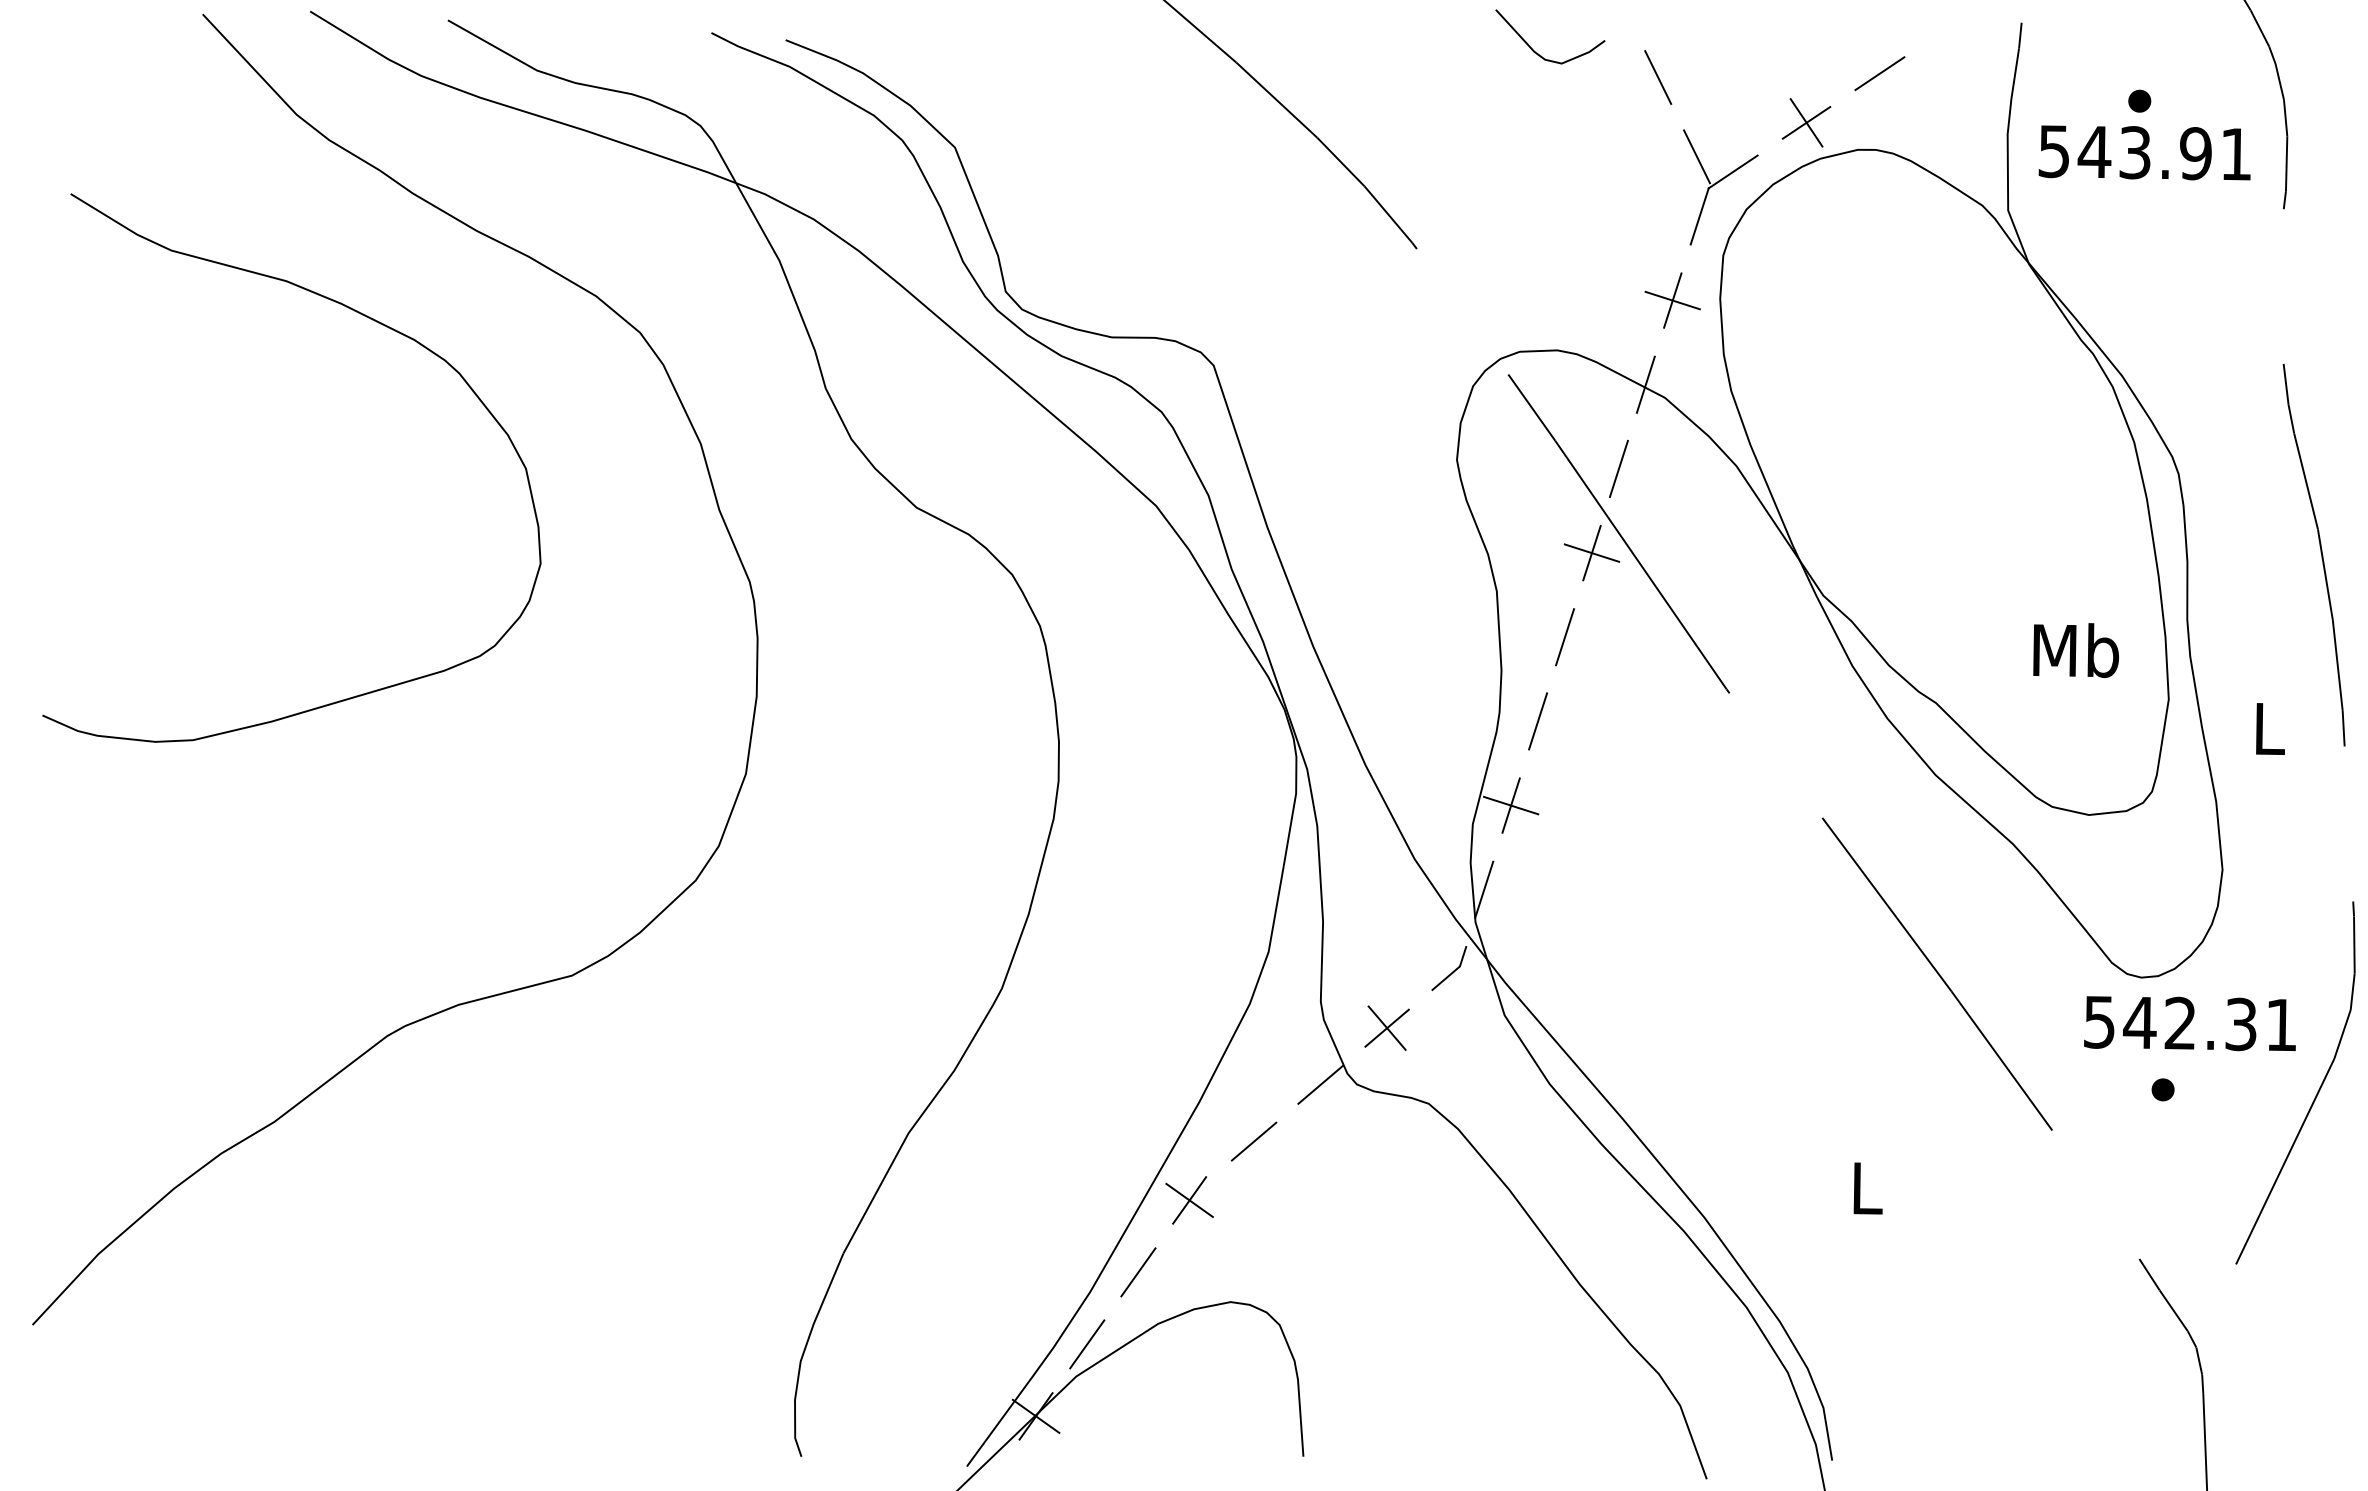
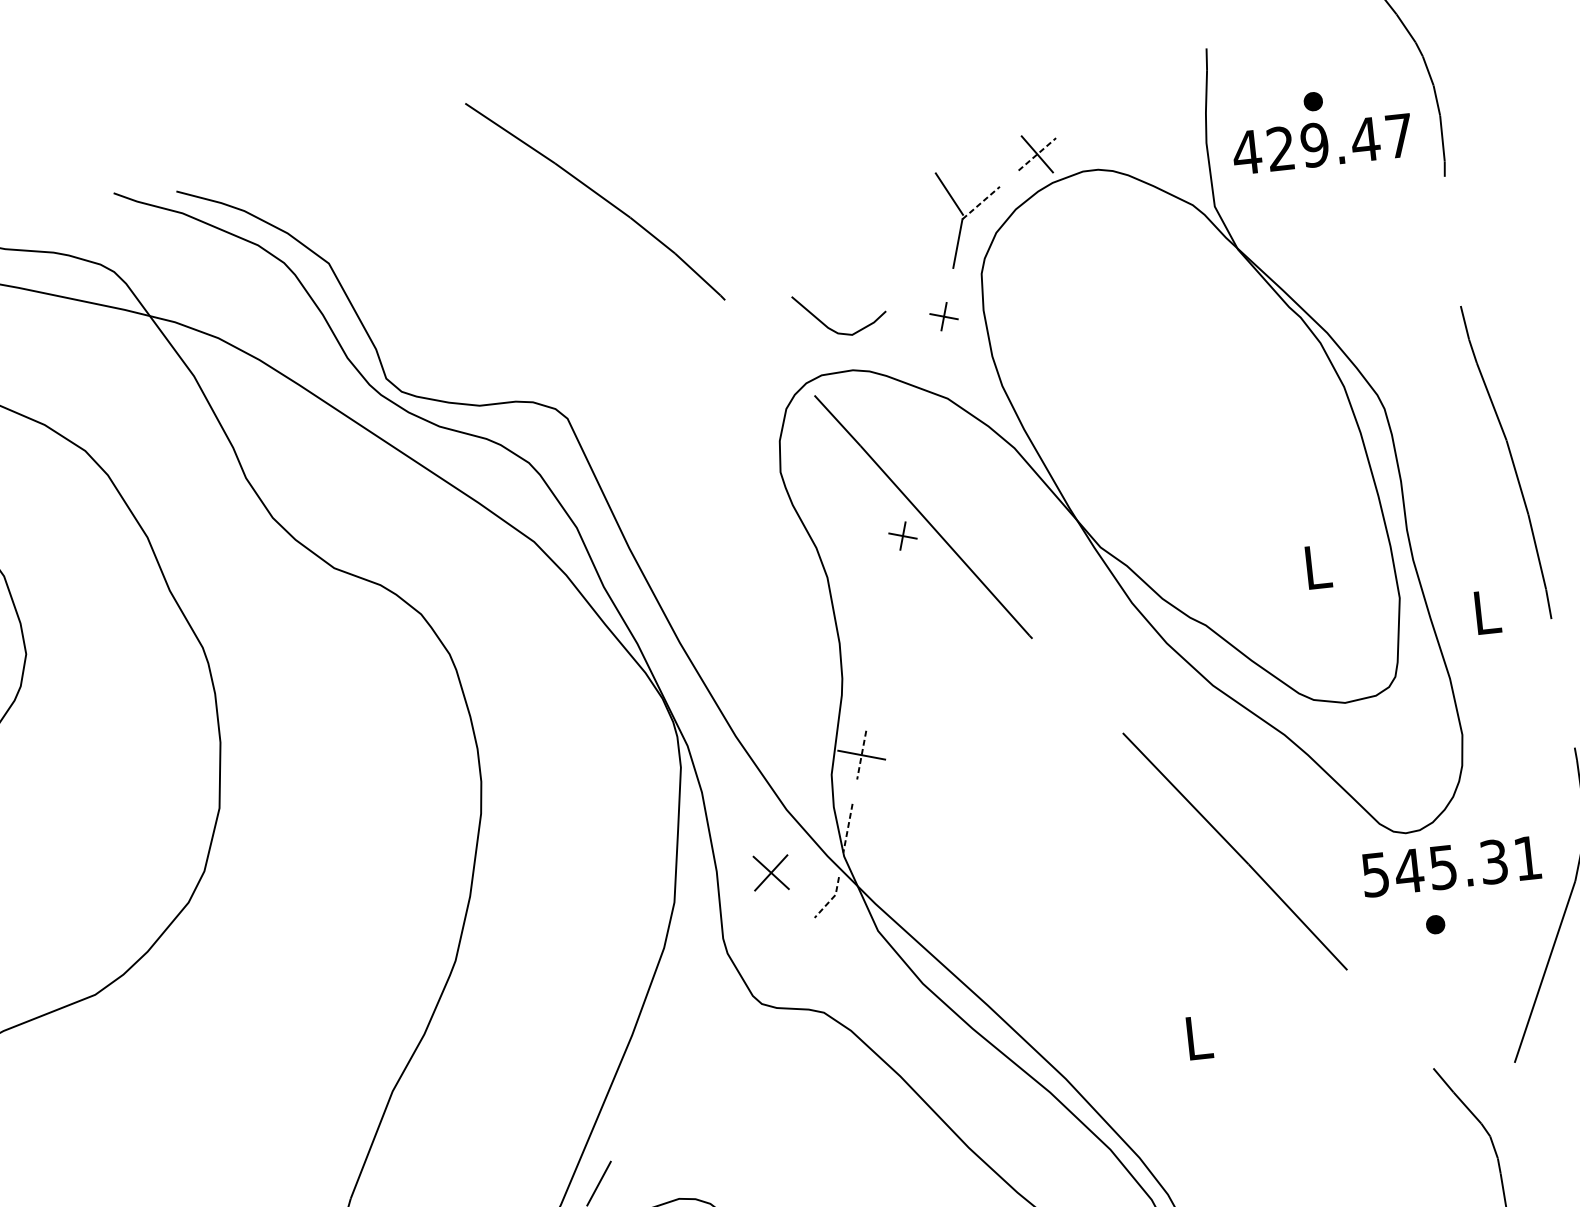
curve: (1537, 52) -> (830, 328), moved
line: (1879, 73) -> (1093, 105), removed
line: (1658, 77) -> (909, 131), removed
line: (1806, 122) -> (1037, 154), solid -> dashed
text: (2144, 152) -> (1322, 143), 543.91 -> 429.47
line: (1733, 171) -> (981, 202), solid -> dashed
part: (1672, 300) -> (943, 316), size x0.6
line: (1645, 384) -> (930, 389), removed
line: (1618, 468) -> (916, 462), removed
part: (1591, 553) -> (902, 536), size x0.6
line: (1565, 637) -> (889, 609), removed
text: (2076, 650) -> (1317, 566), Mb -> L
line: (1538, 721) -> (875, 682), removed
line: (1511, 805) -> (862, 755), solid -> dashed
line: (1484, 890) -> (848, 828), solid -> dashed
line: (1453, 971) -> (830, 899), solid -> dashed
text: (2179, 1023) -> (1442, 867), 542.31 -> 545.31
part: (1386, 1027) -> (770, 872), moved
line: (1320, 1084) -> (731, 1007), removed
line: (1253, 1141) -> (681, 1062), removed
part: (1189, 1200) -> (634, 1118), removed

